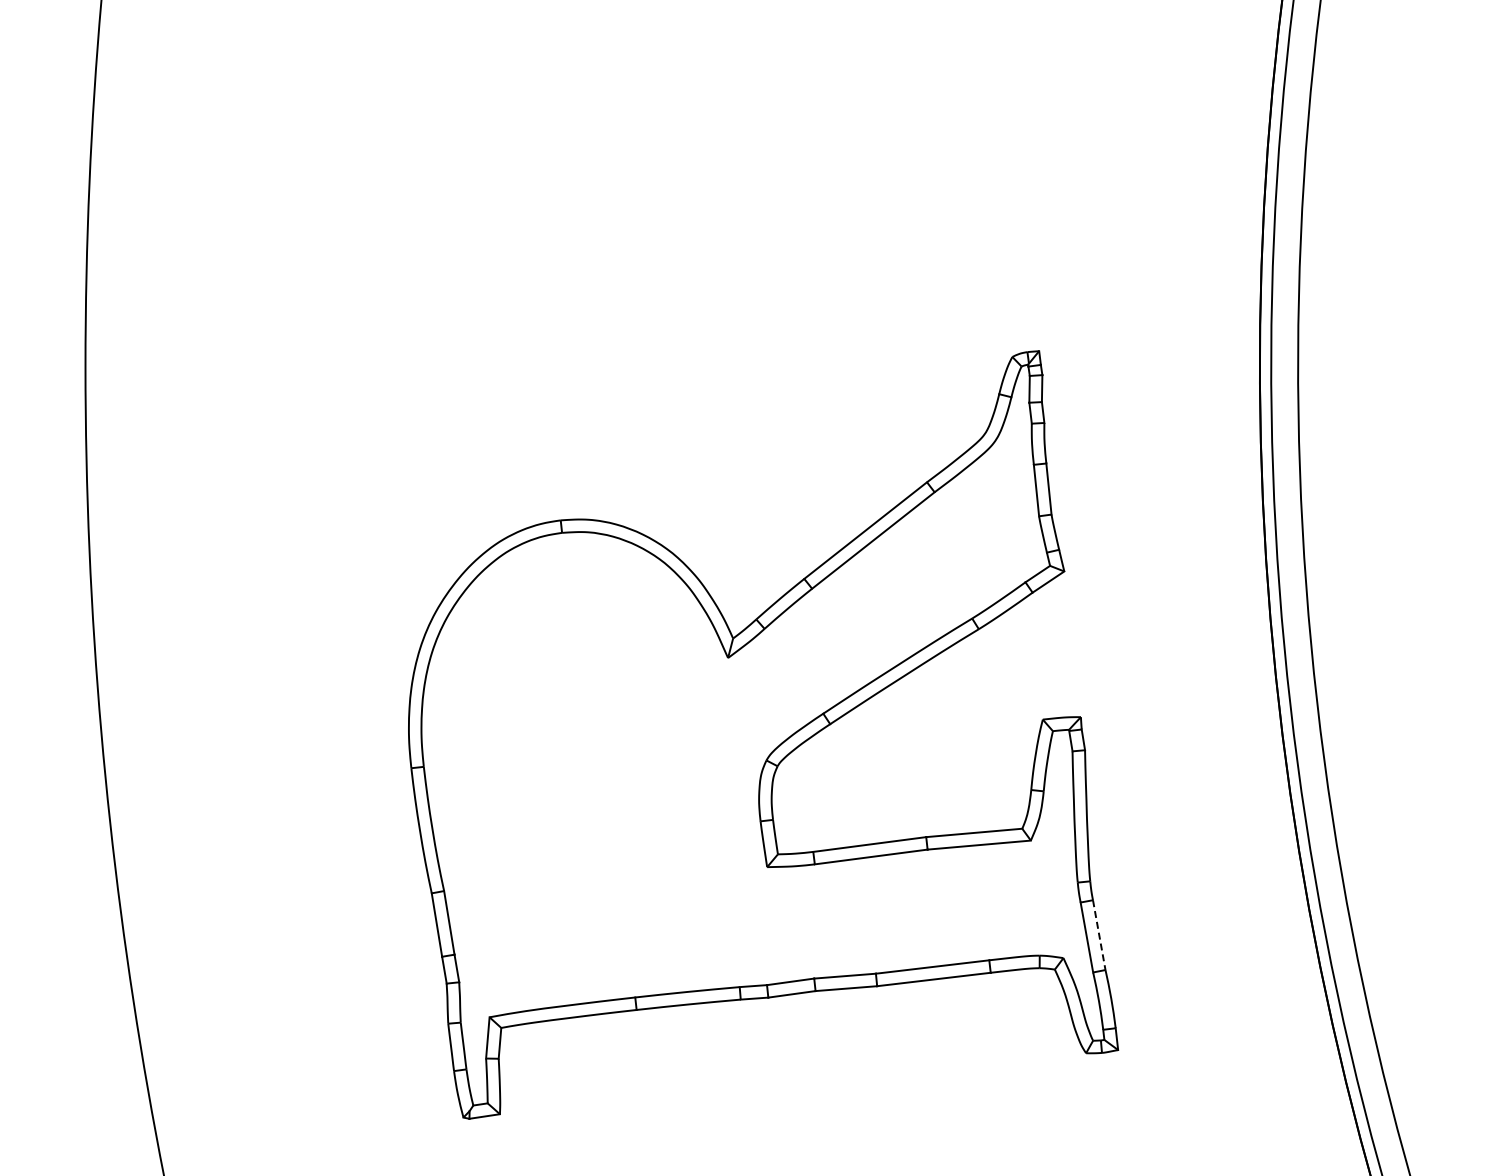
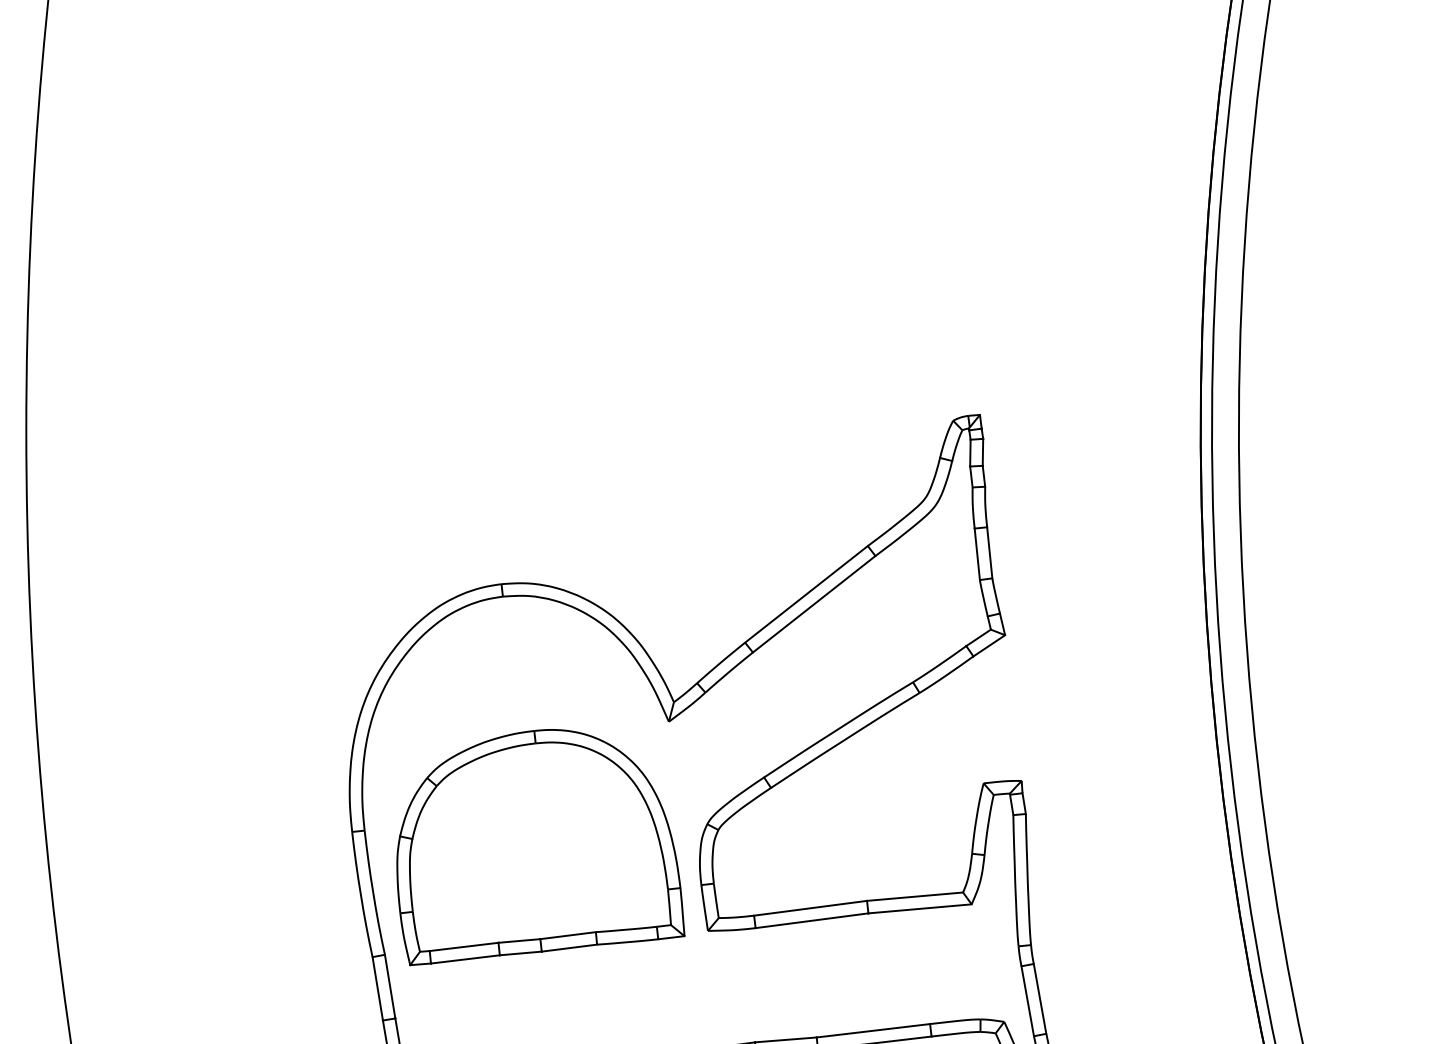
part: (599, 783) -> (540, 847), added
line: (1099, 935) -> (1040, 999), dashed -> solid

